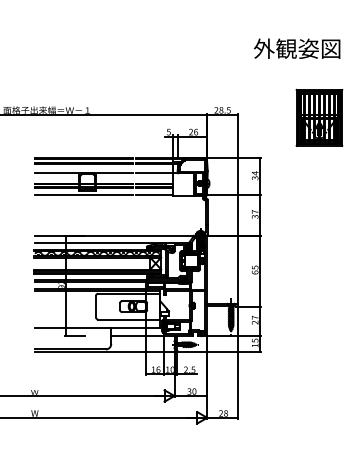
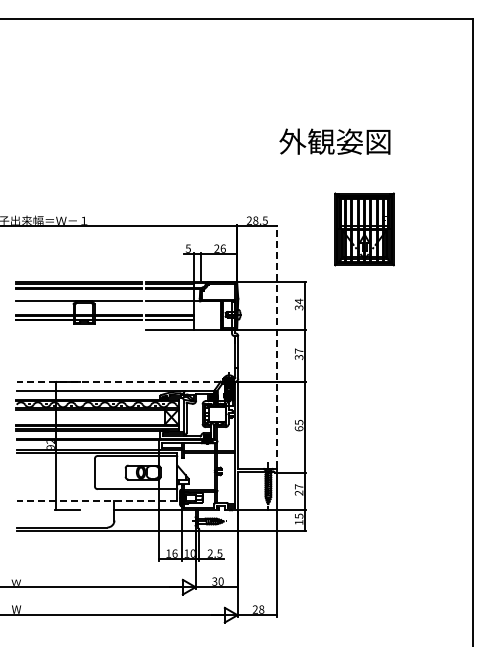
text: (296, 48) -> (334, 141), moved
part: (319, 117) -> (364, 229), moved
line: (83, 195) -> (79, 329), removed
line: (237, 208) -> (276, 346), solid -> dashed
line: (114, 235) -> (118, 381), solid -> dashed
line: (97, 328) -> (96, 500), solid -> dashed

